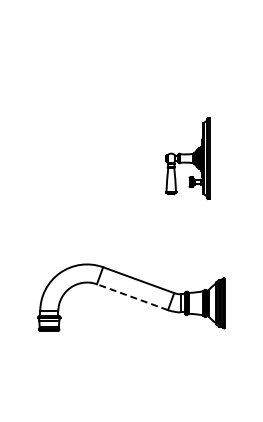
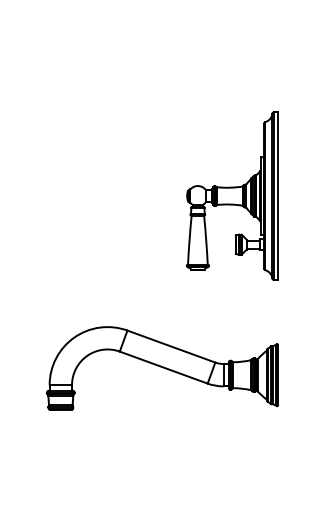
part: (187, 158) -> (231, 196), size x1.67
line: (132, 297) -> (163, 367), dashed -> solid

